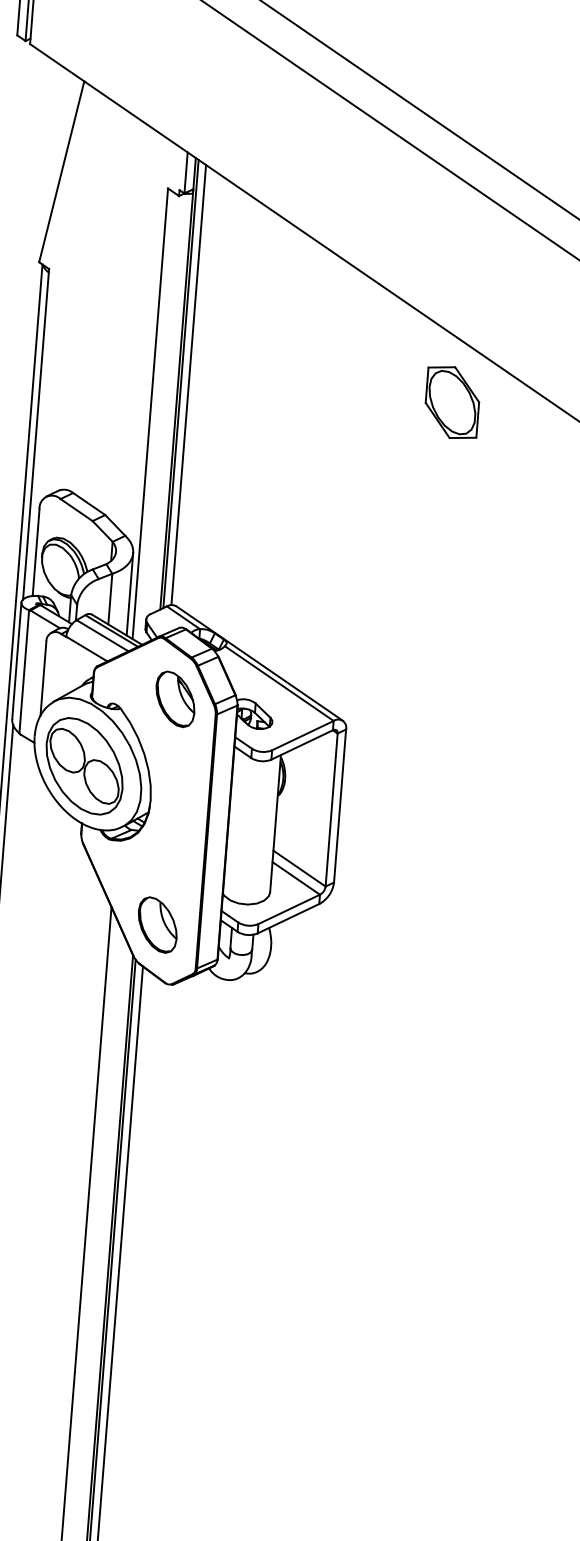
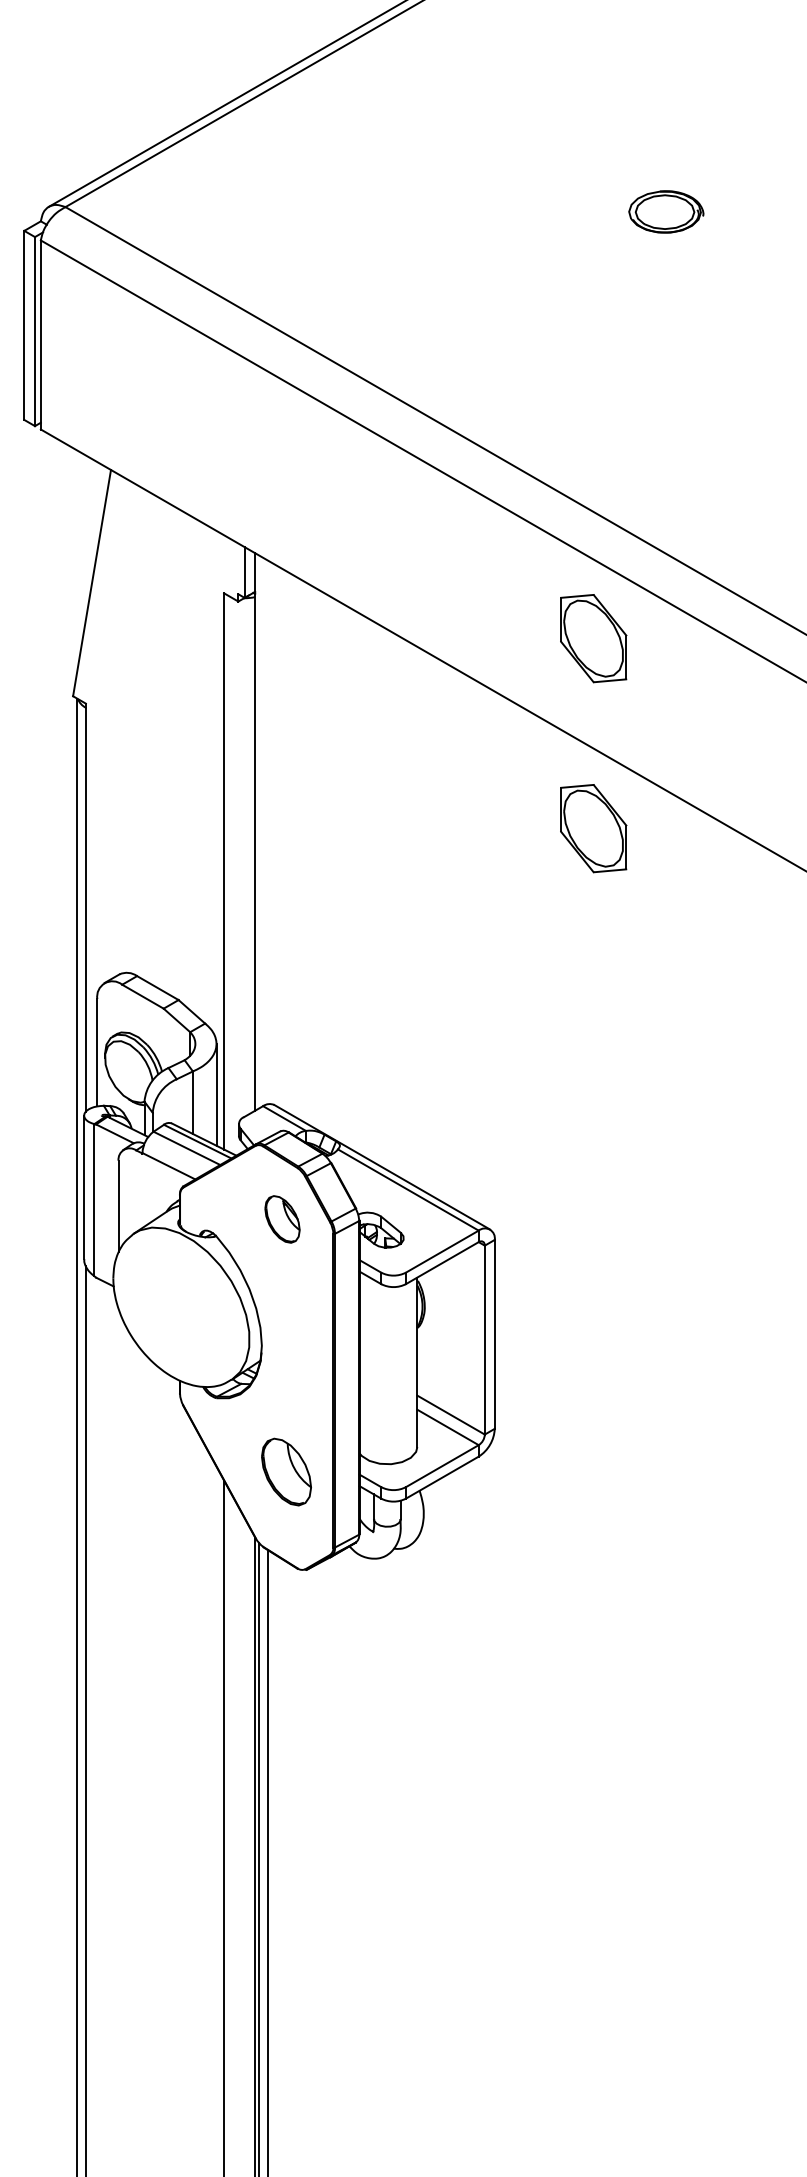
part: (464, 248) -> (593, 638), added
line: (180, 383) -> (258, 831), removed
line: (188, 385) -> (268, 832), removed
part: (175, 699) -> (282, 1219), size x0.7
part: (84, 765) -> (177, 1309), removed
part: (157, 924) -> (286, 1471), moved

